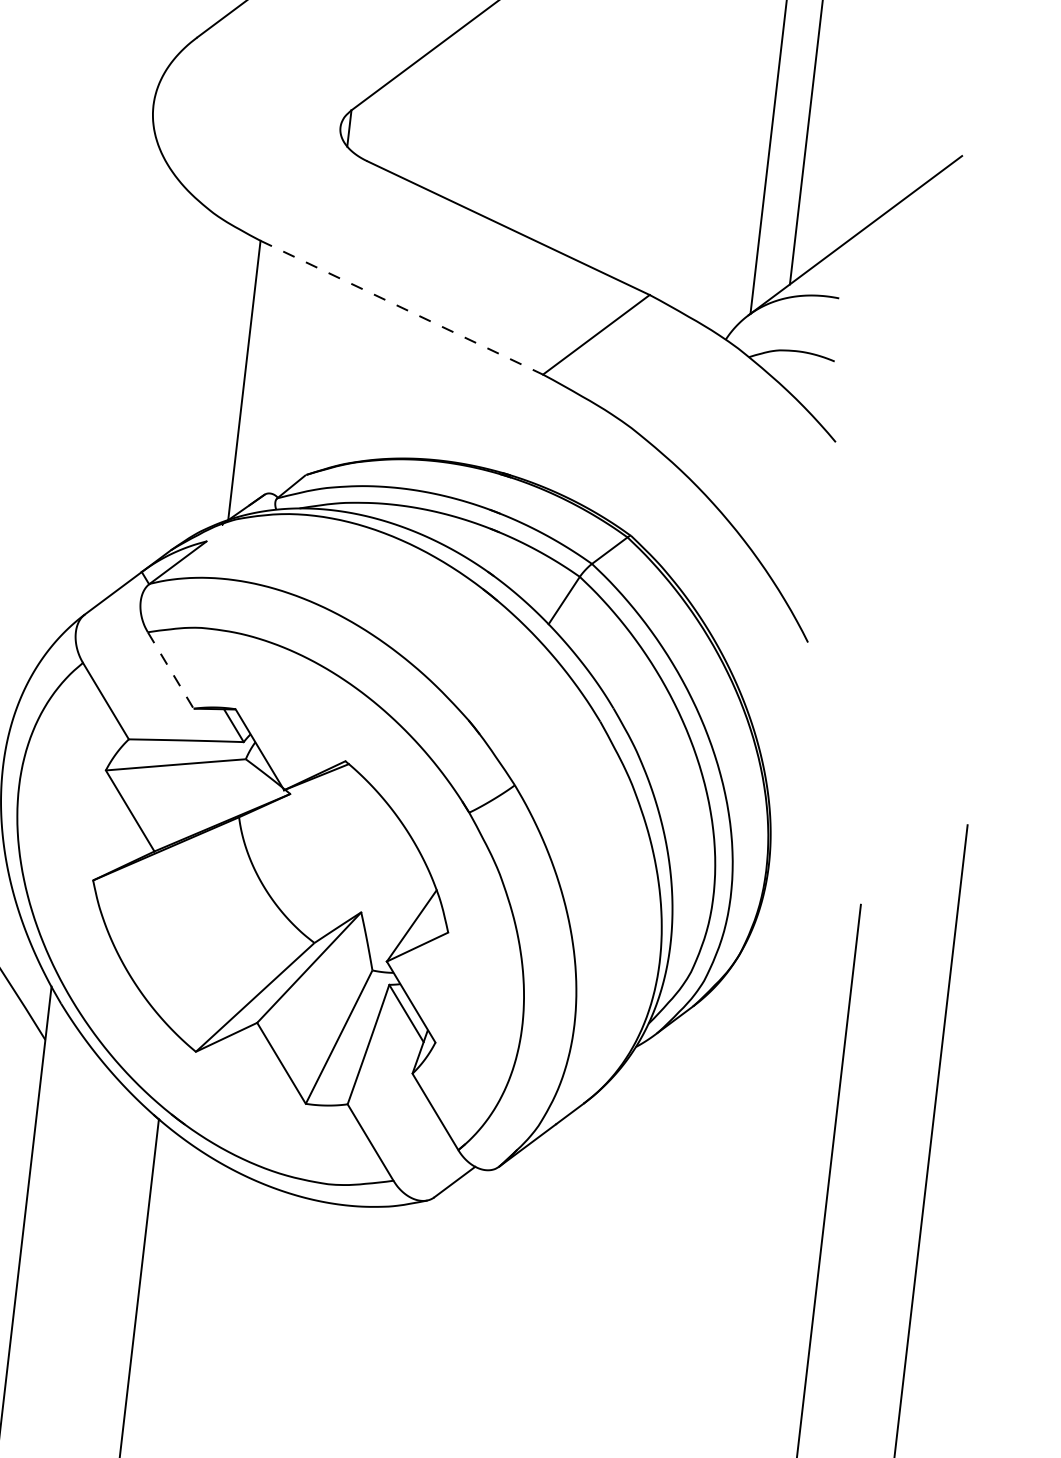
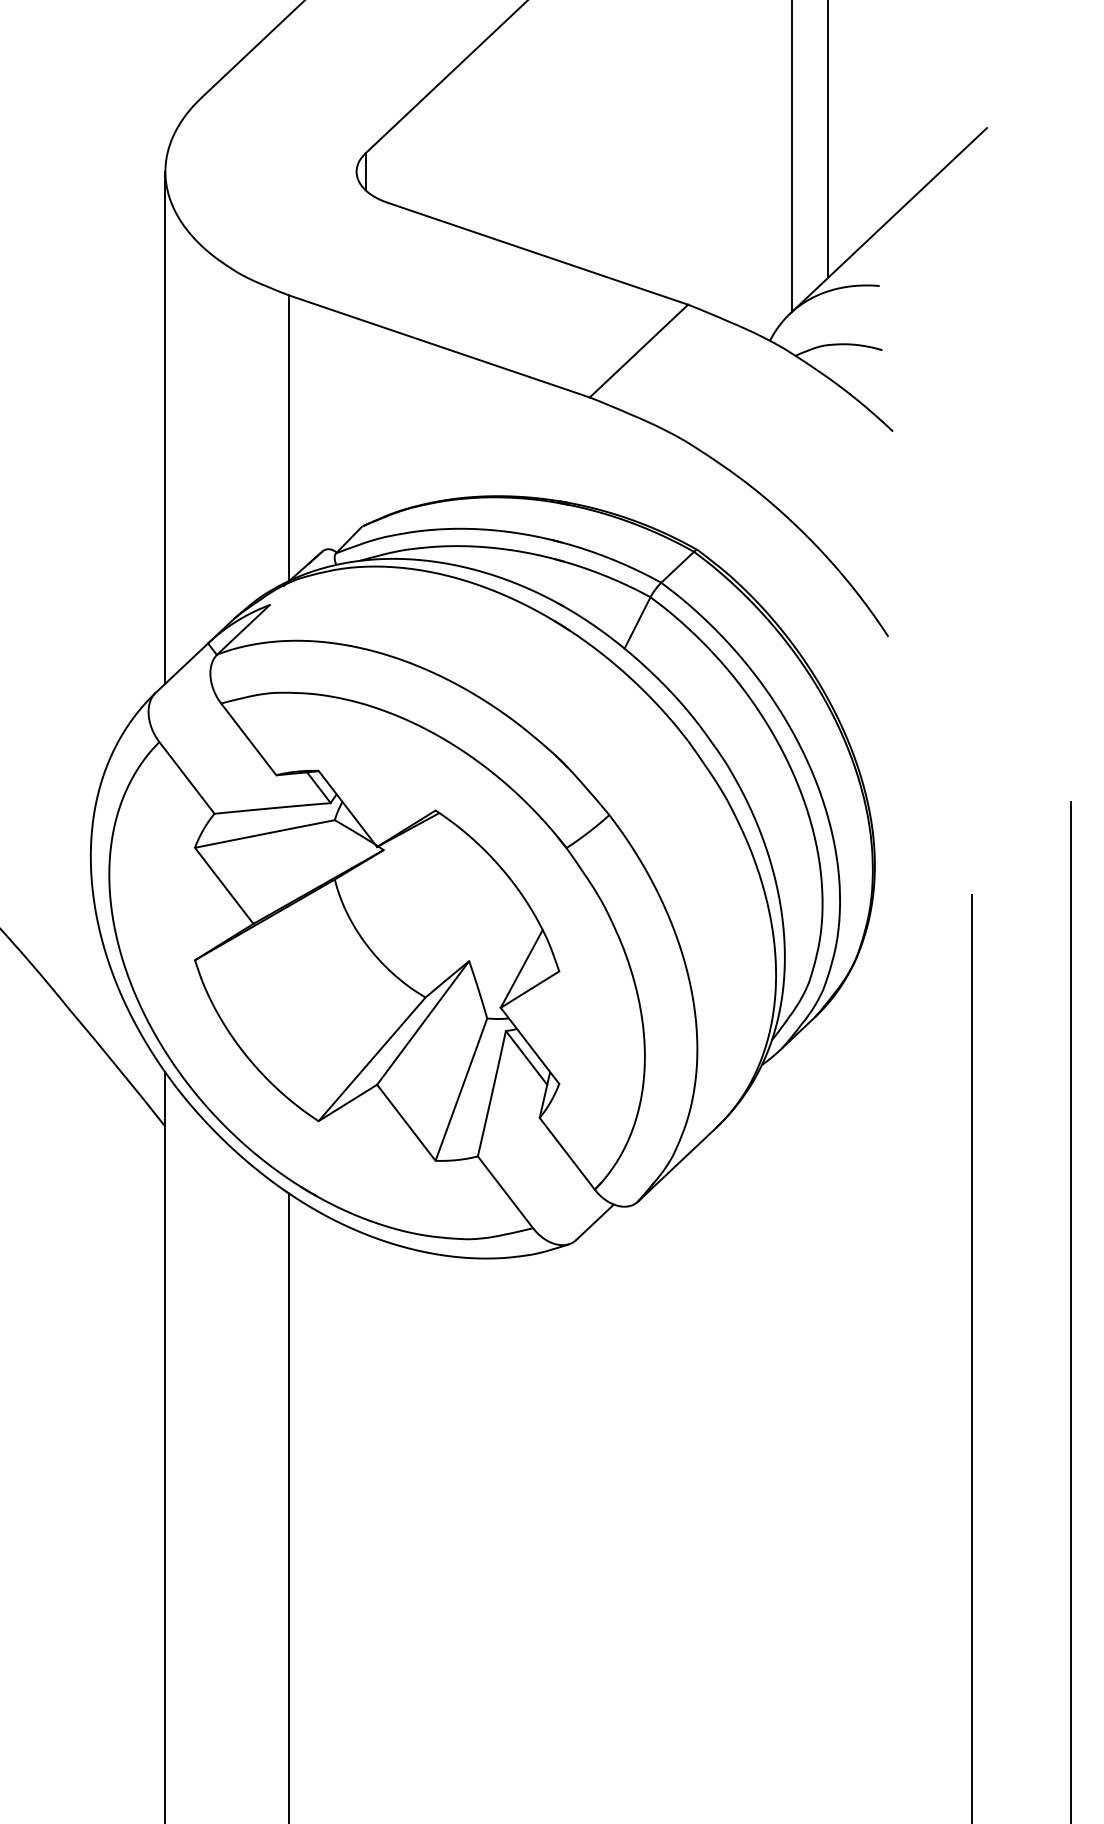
line: (401, 307) -> (439, 346), dashed -> solid
line: (124, 355) -> (165, 427), added
line: (171, 670) -> (249, 739), dashed -> solid

